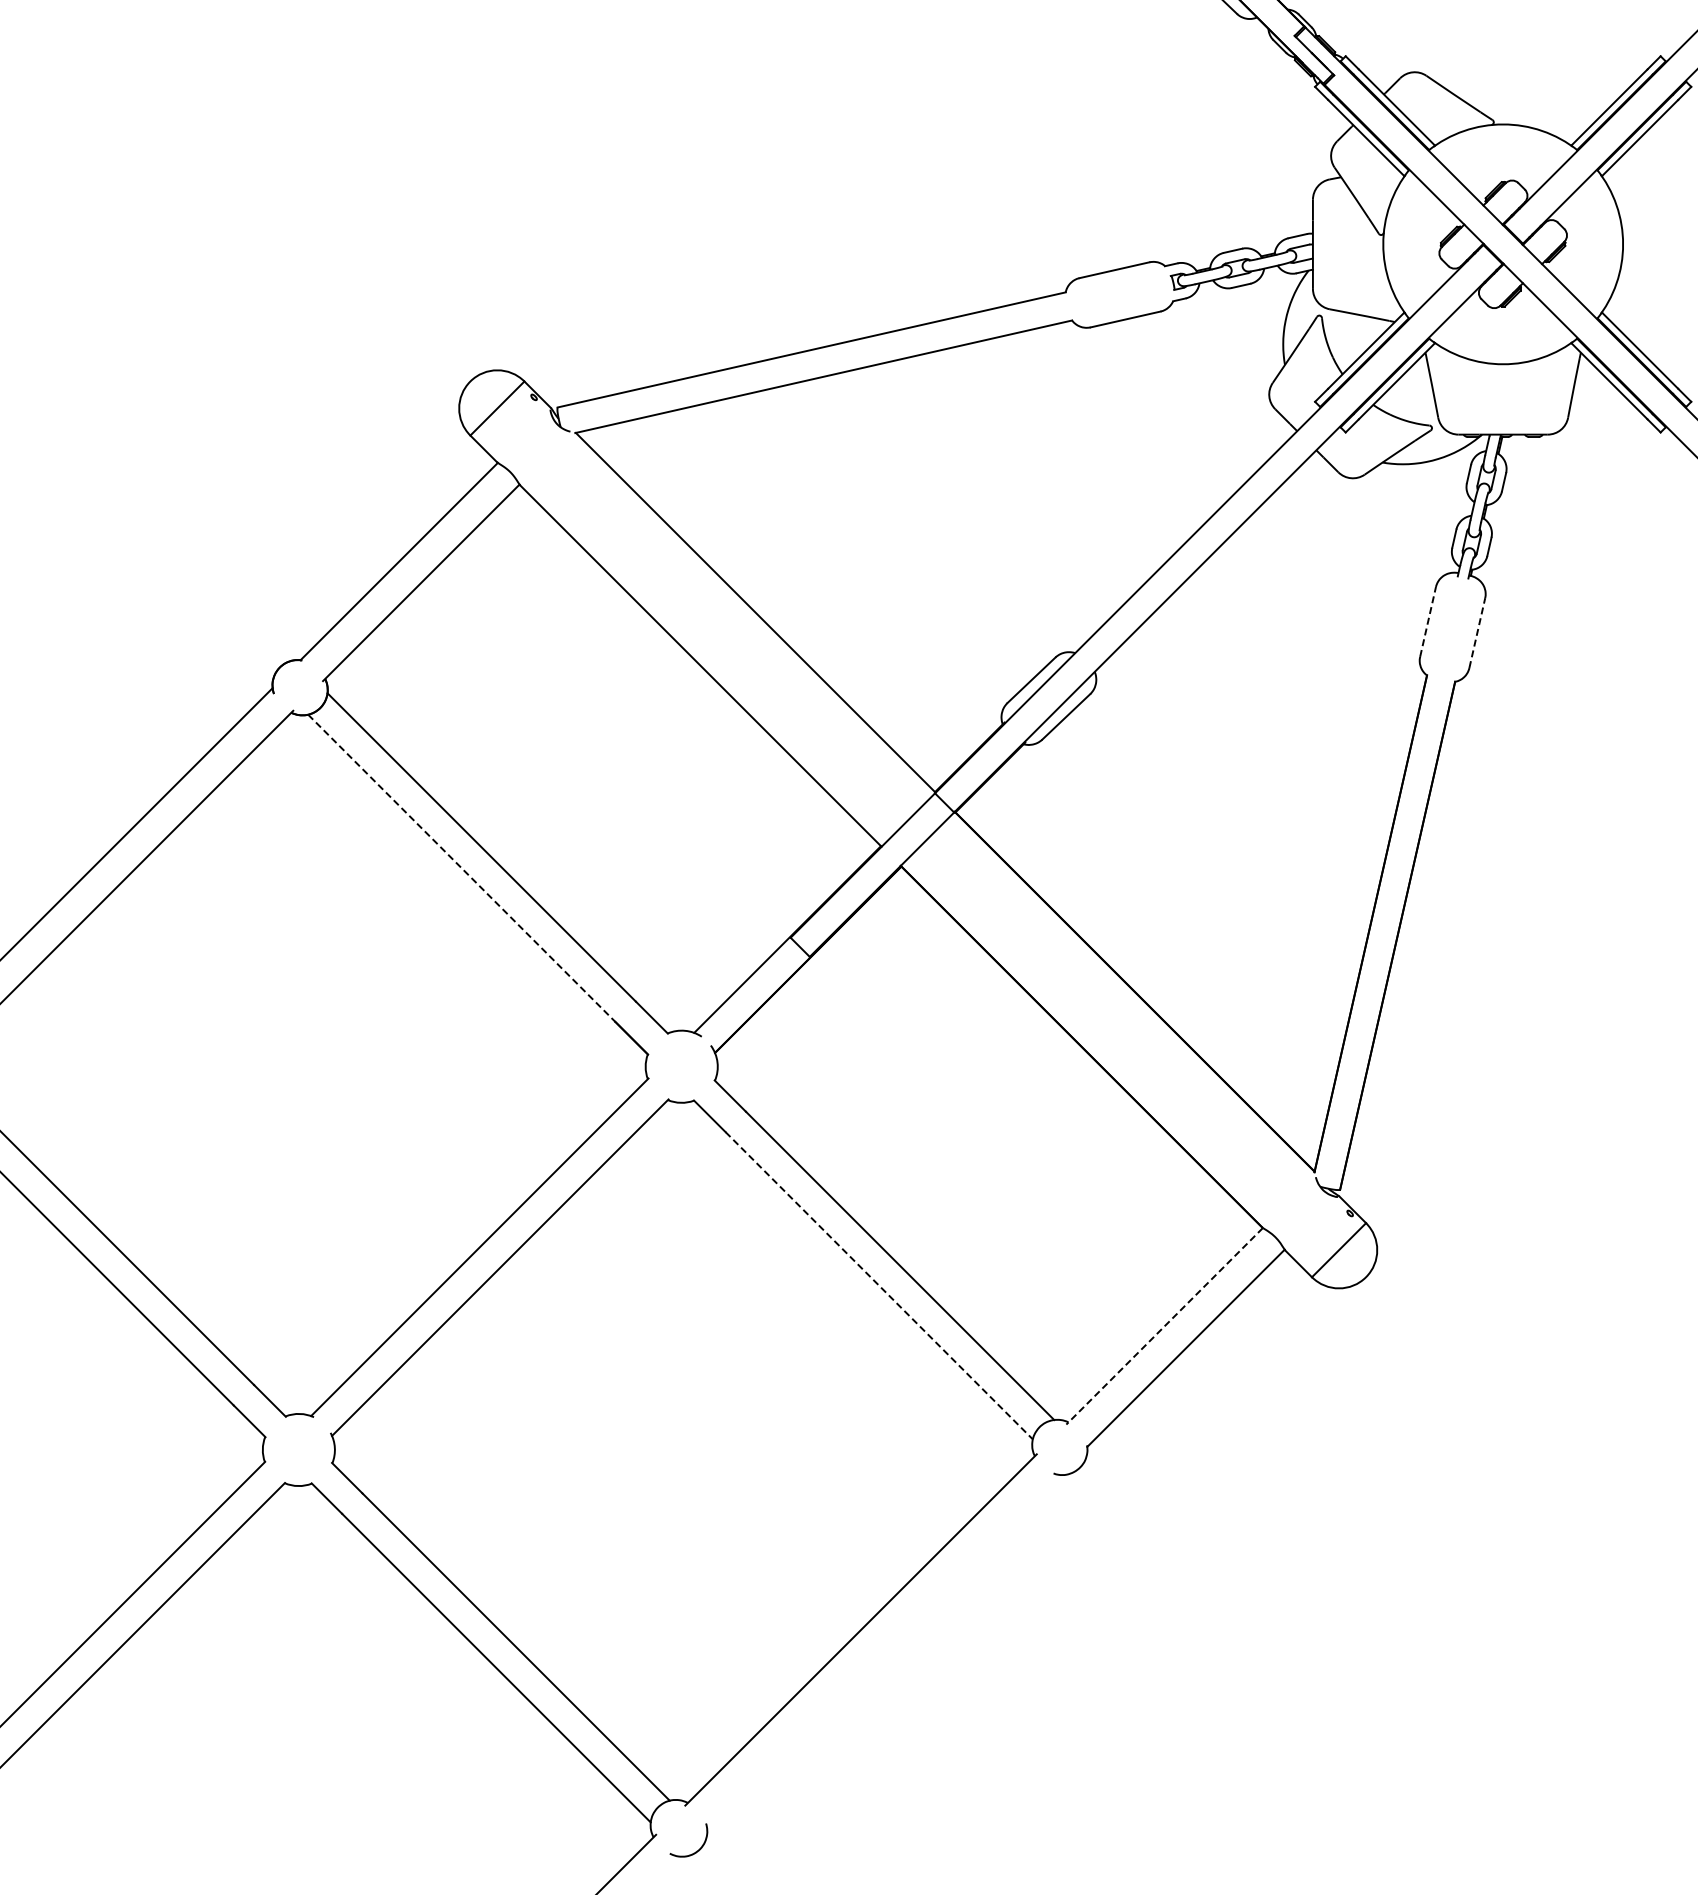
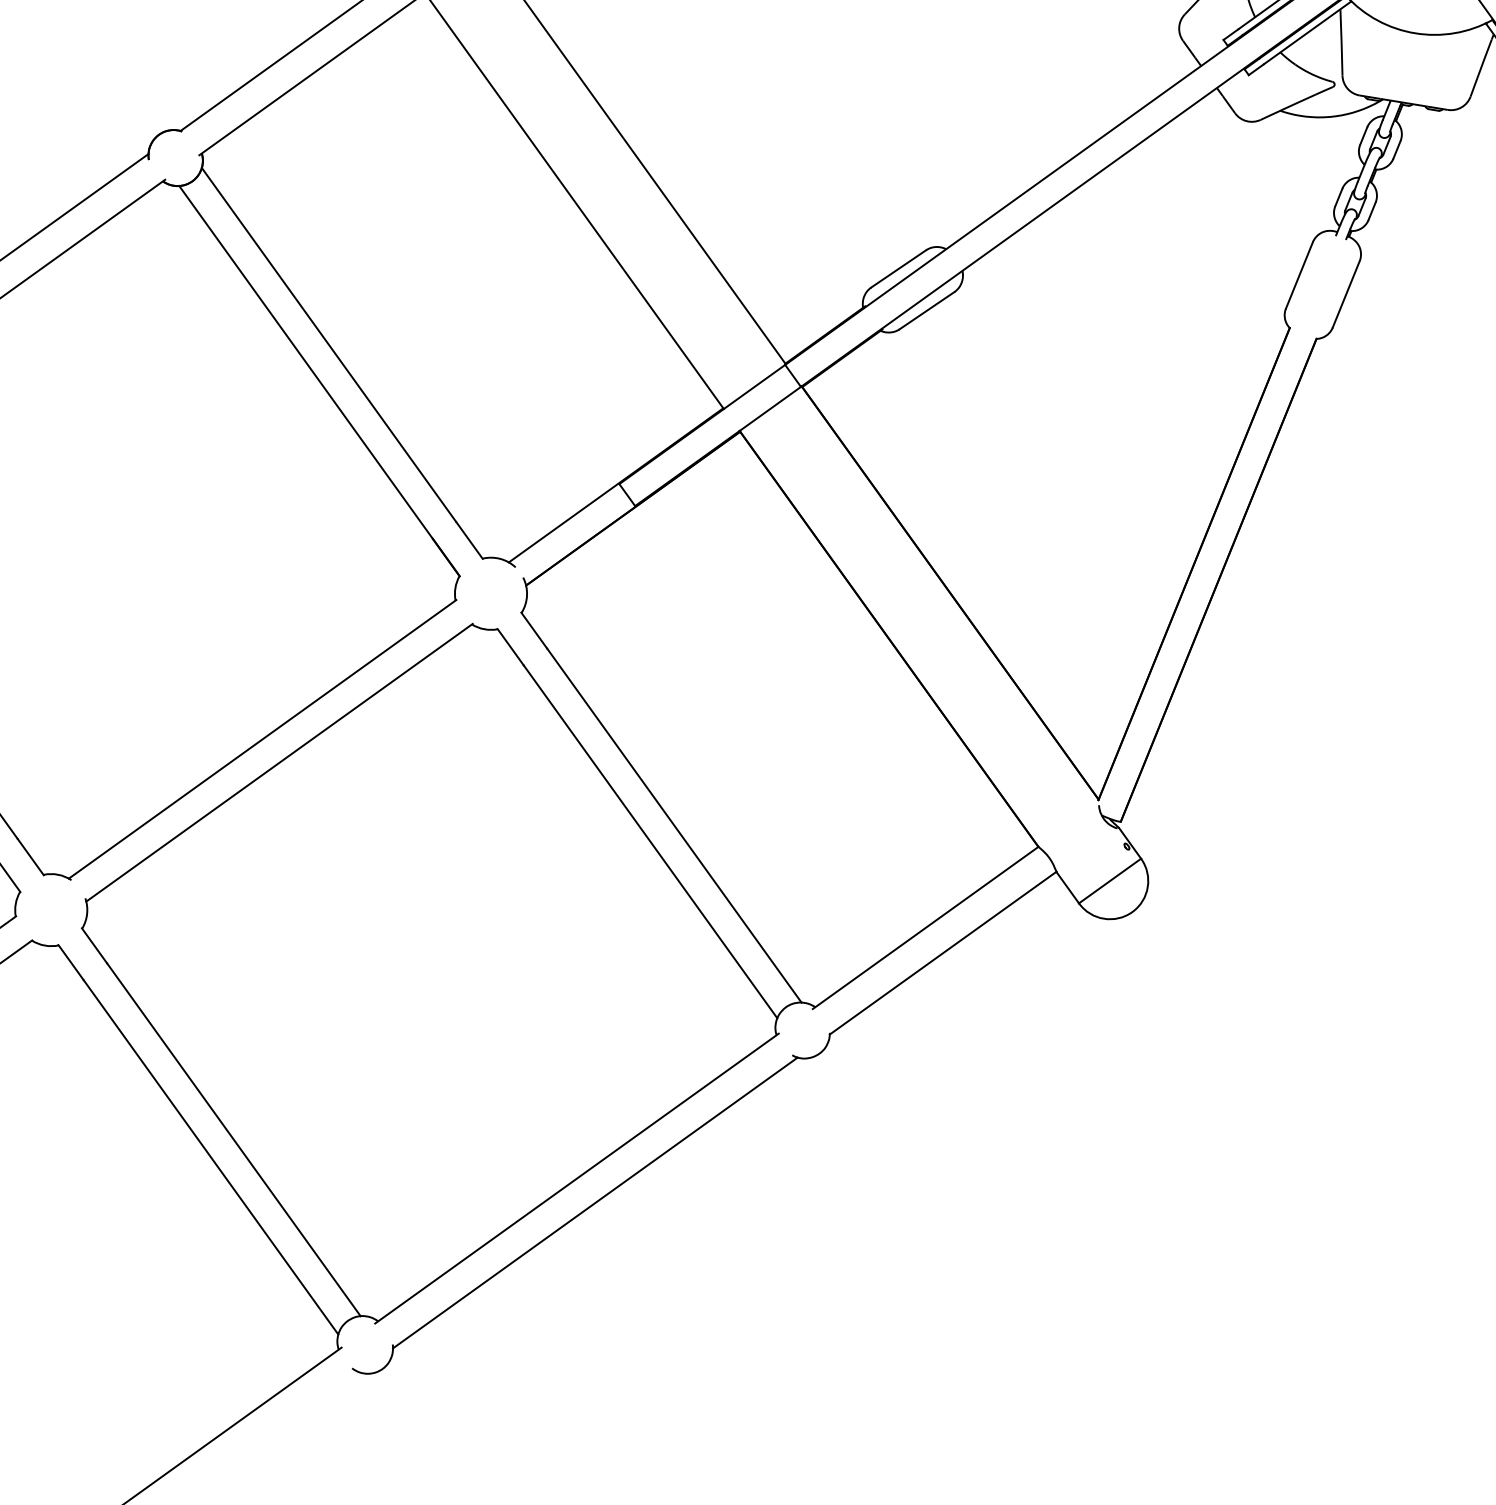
line: (1428, 621) -> (1299, 275), dashed -> solid
line: (1477, 633) -> (1346, 294), dashed -> solid
line: (462, 868) -> (306, 362), dashed -> solid
line: (879, 1286) -> (650, 842), dashed -> solid
line: (1164, 1326) -> (925, 928), dashed -> solid
line: (882, 1650) -> (594, 1202), added

